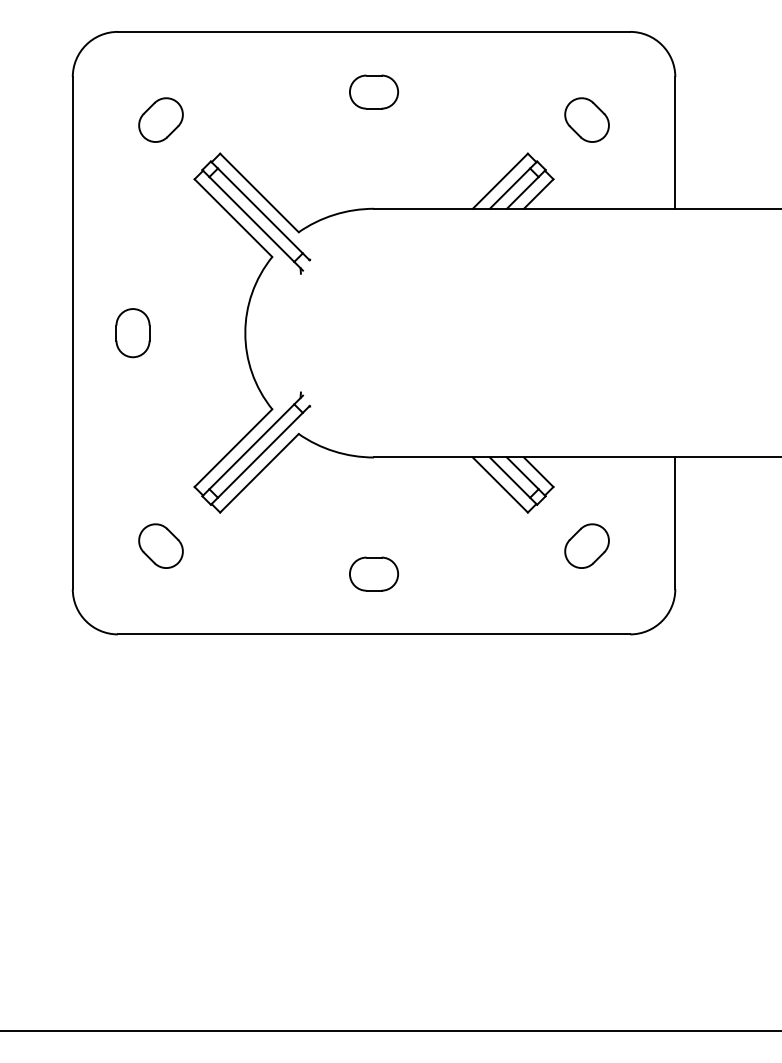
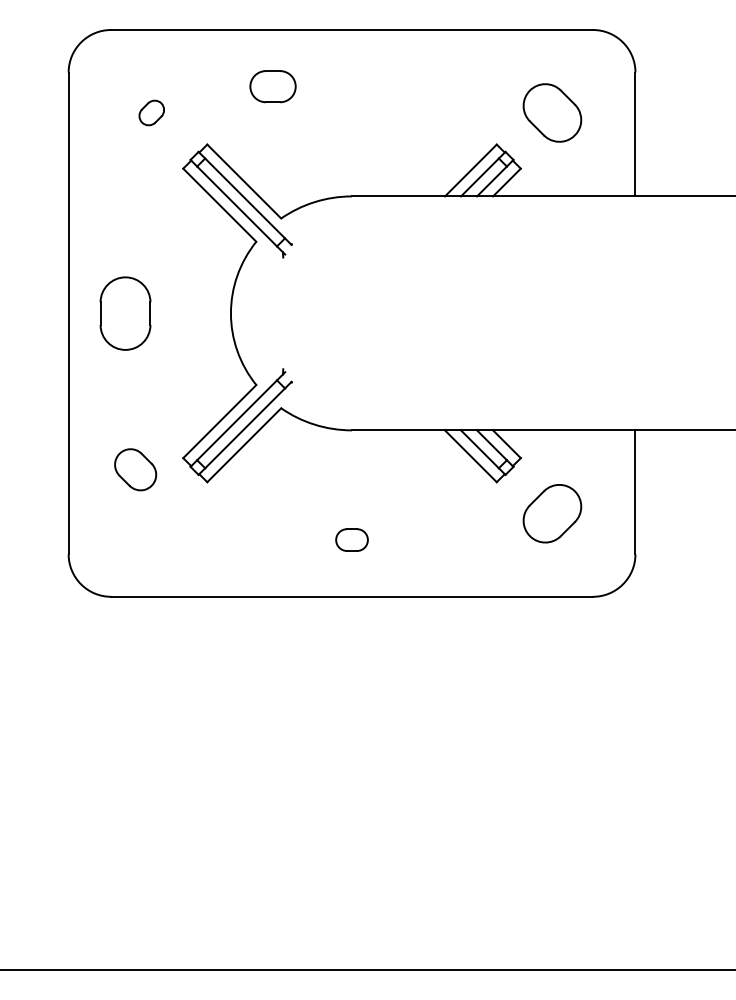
part: (373, 91) -> (272, 86), moved
part: (160, 119) -> (151, 112), size x0.6
part: (587, 119) -> (552, 112), size x1.4
part: (132, 332) -> (124, 312), size x1.6
part: (160, 545) -> (135, 469), moved
part: (587, 545) -> (552, 513), size x1.4
part: (373, 573) -> (351, 539), size x0.7

